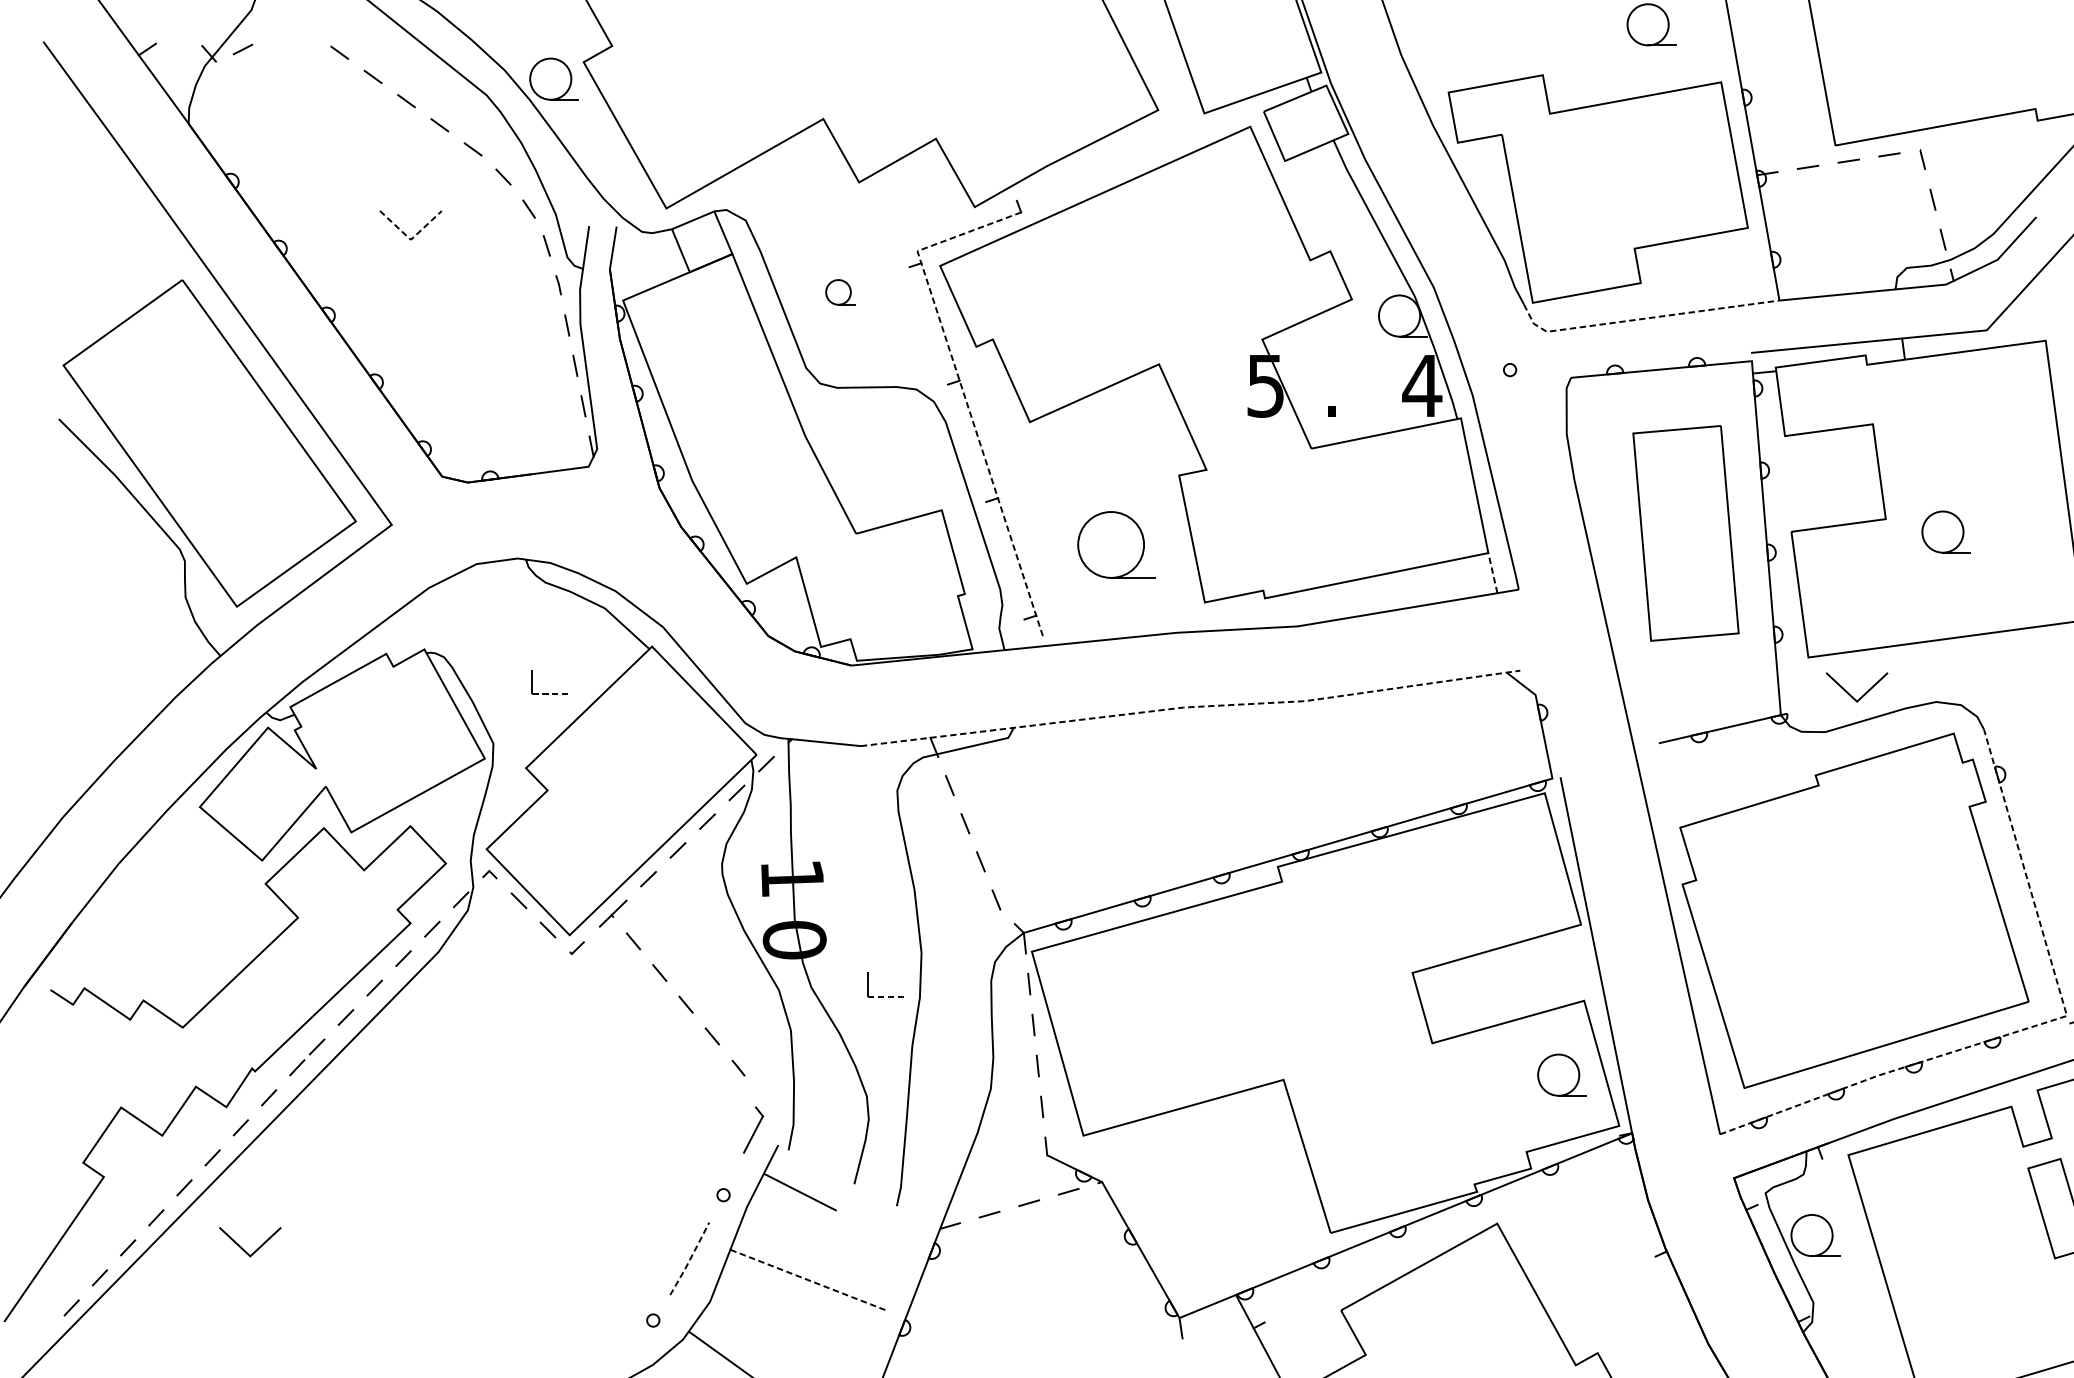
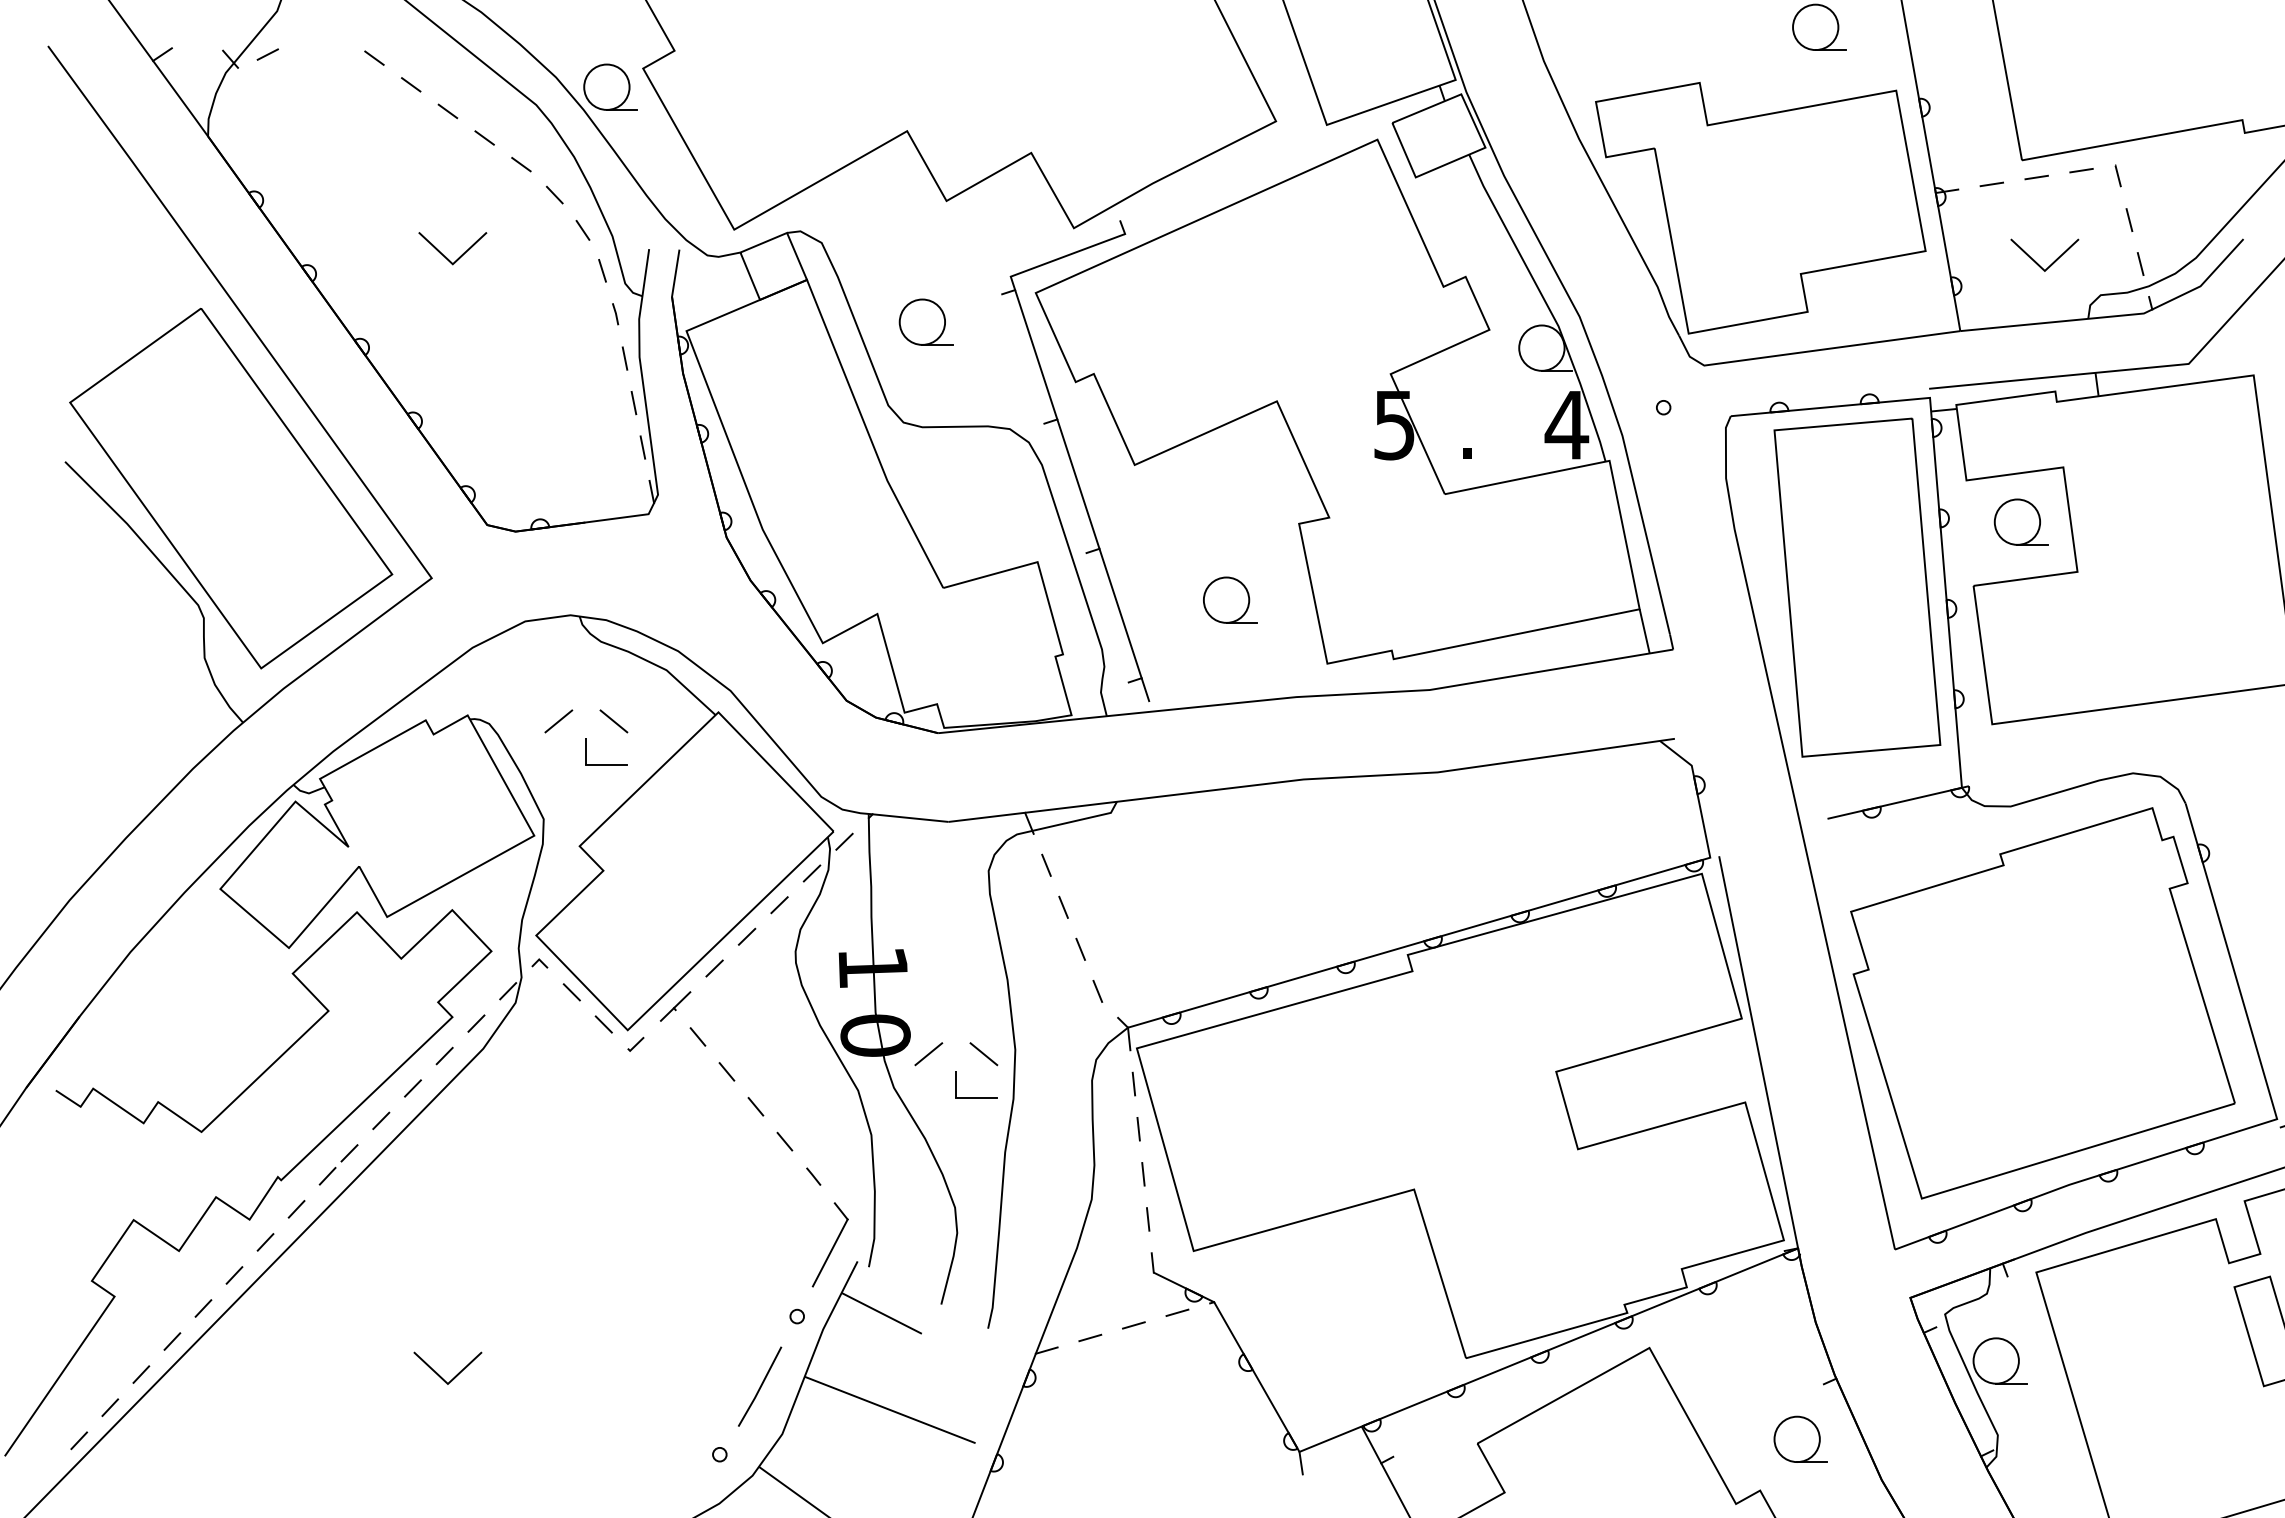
line: (410, 240) -> (452, 264), dashed -> solid
part: (840, 291) -> (925, 321), size x1.67
line: (1644, 319) -> (1811, 351), dashed -> solid
line: (962, 390) -> (1060, 430), dashed -> solid
part: (1945, 531) -> (2020, 521), moved
part: (1686, 533) -> (1857, 587), size x1.43
part: (1116, 544) -> (1230, 599), size x0.62
line: (1492, 573) -> (1644, 631), dashed -> solid
line: (506, 654) -> (558, 721), added
line: (556, 654) -> (613, 721), added
line: (551, 693) -> (607, 764), dashed -> solid
line: (1849, 693) -> (2036, 261), moved
line: (1191, 707) -> (1312, 779), dashed -> solid
line: (842, 957) -> (928, 1054), added
line: (892, 957) -> (983, 1054), added
line: (887, 996) -> (977, 1097), dashed -> solid
line: (2033, 1026) -> (2240, 1130), dashed -> solid
part: (1561, 1074) -> (1800, 1438), moved
part: (752, 1129) -> (829, 1244), size x1.67
line: (242, 1247) -> (439, 1374), moved
line: (690, 1259) -> (760, 1387), dashed -> solid
line: (808, 1280) -> (890, 1410), dashed -> solid

